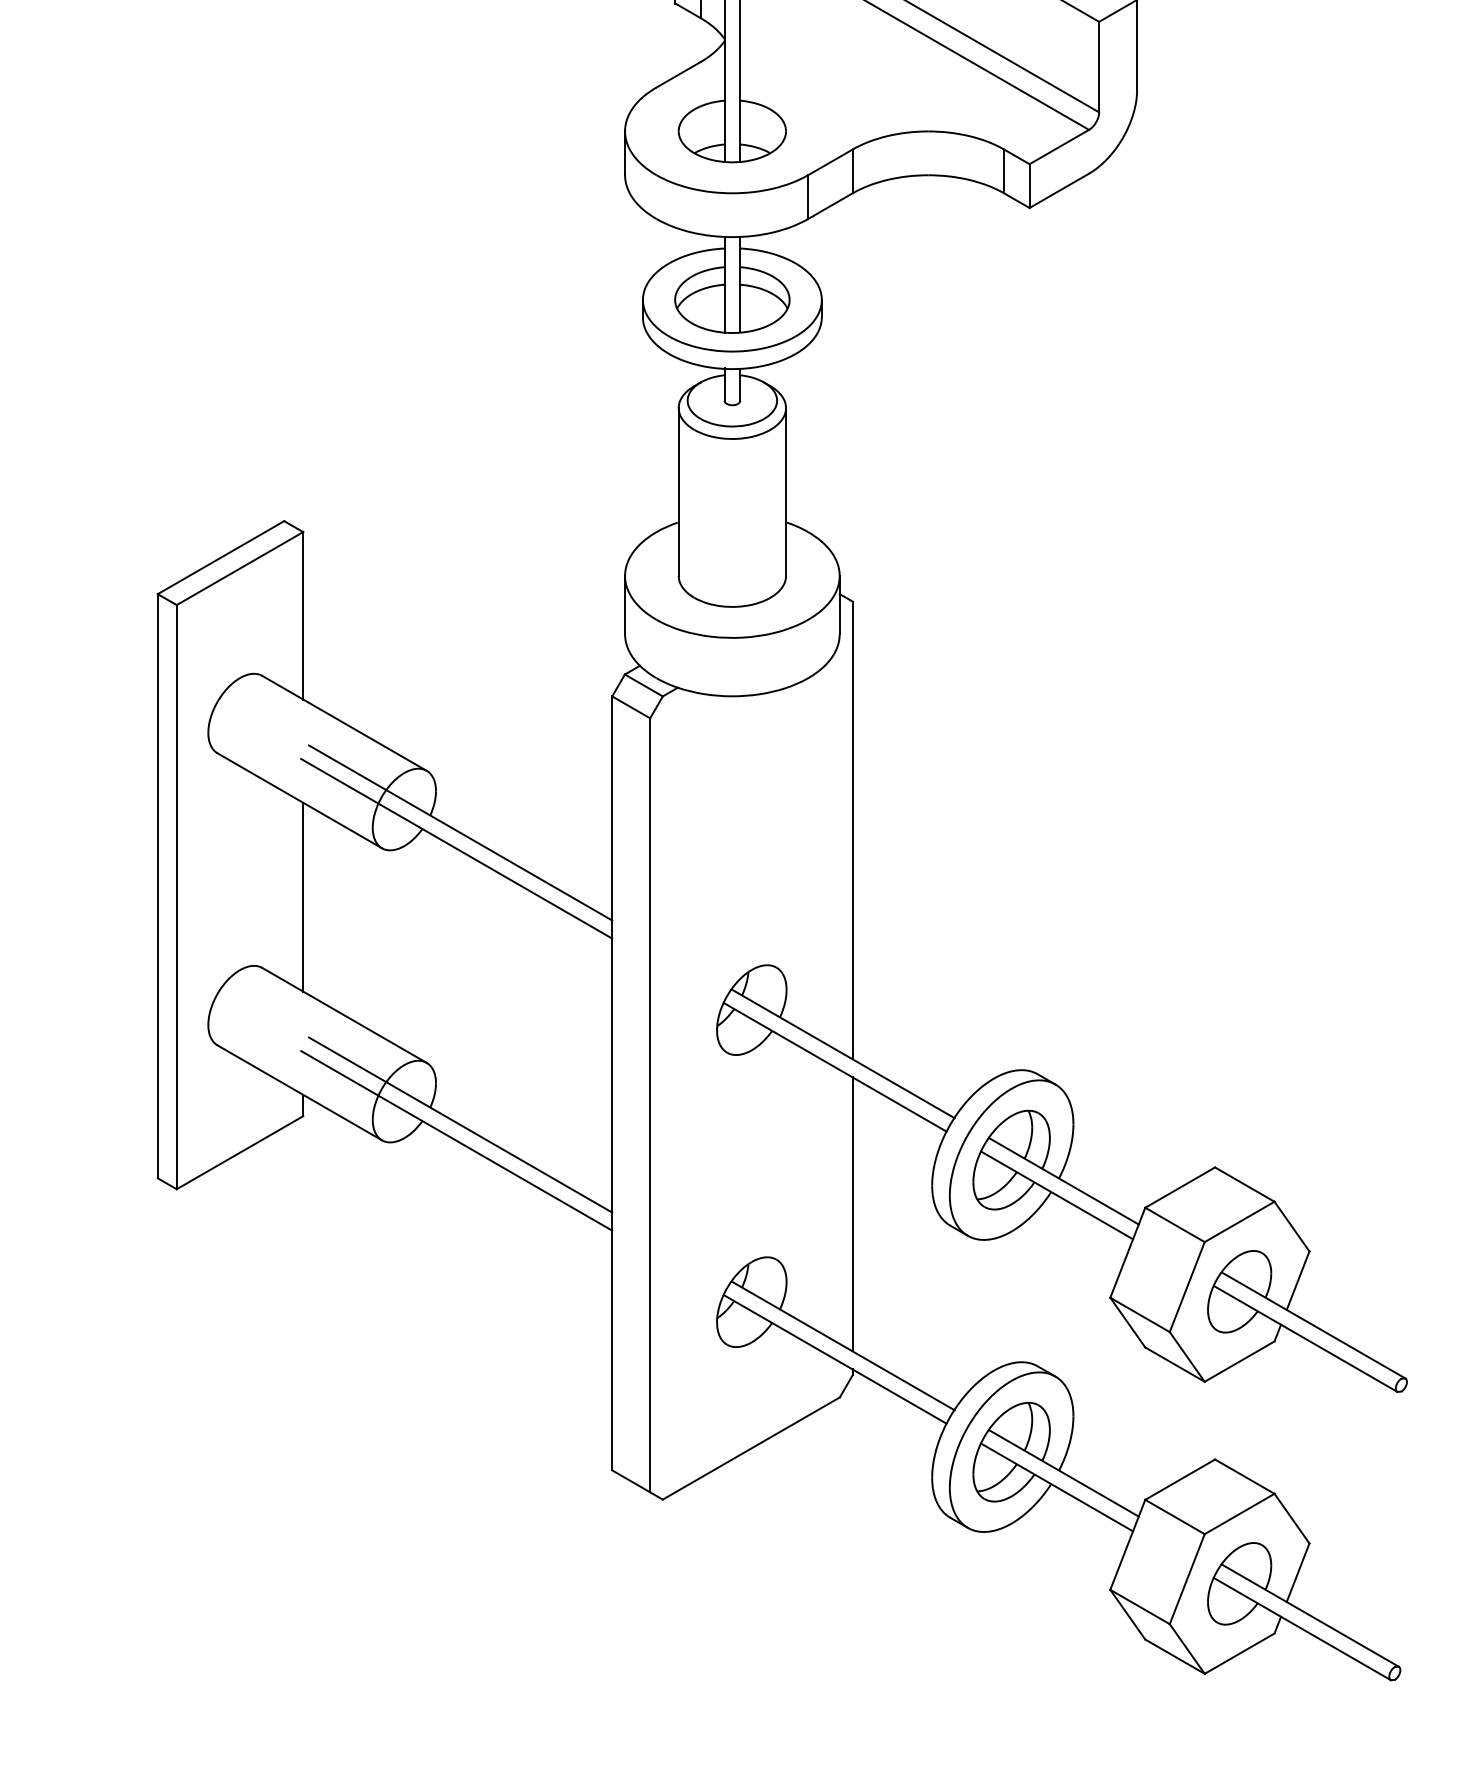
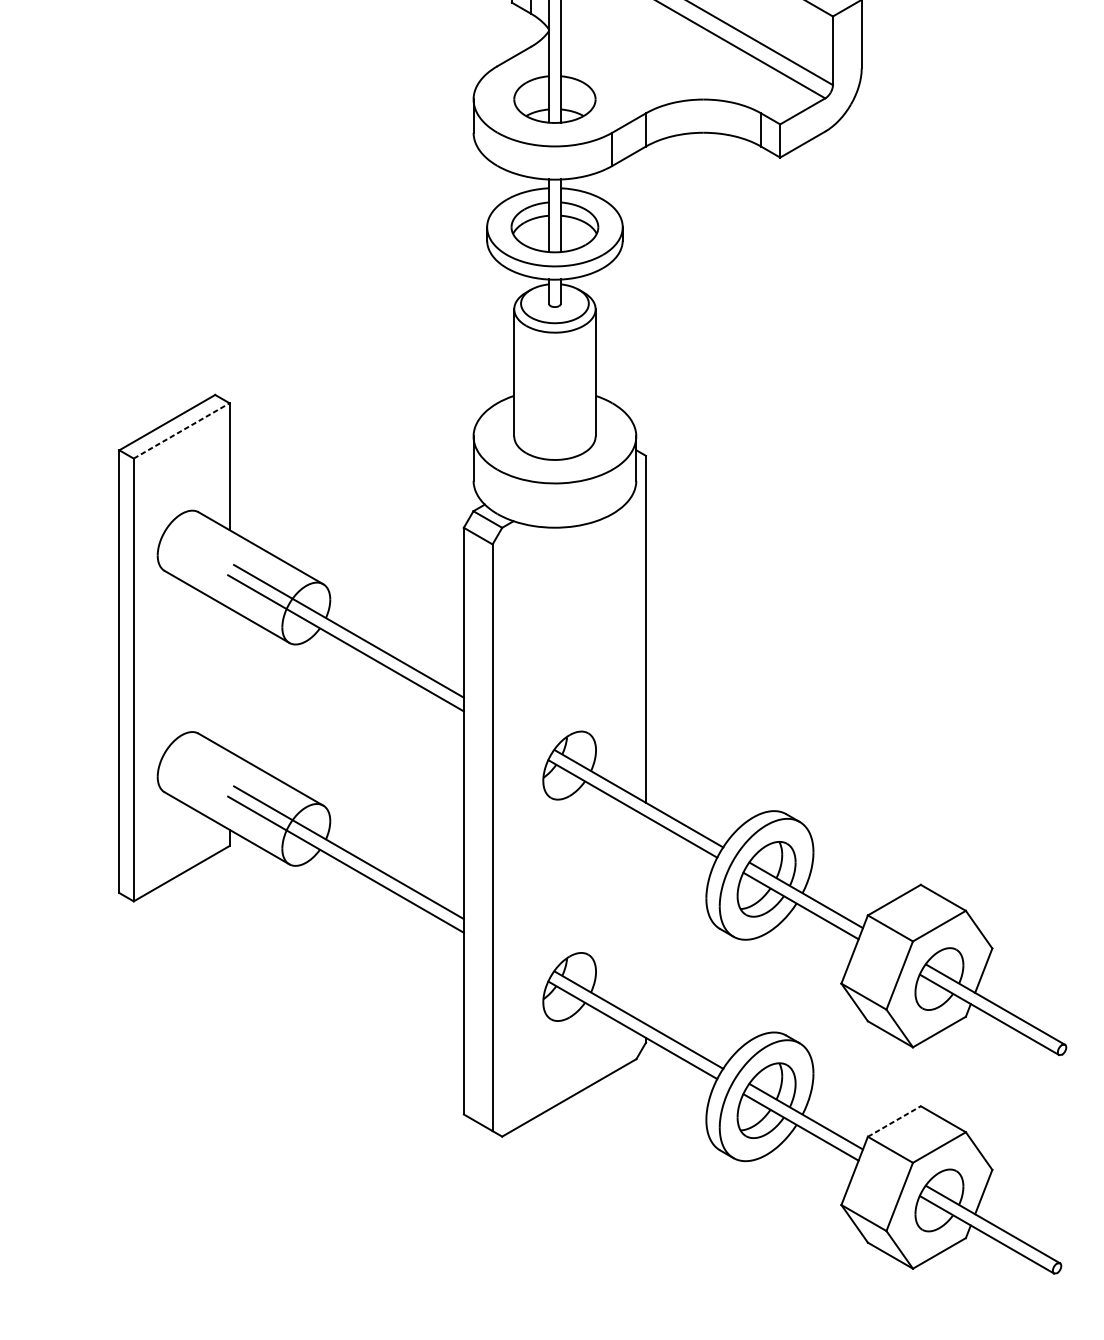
line: (240, 568) -> (182, 430), solid -> dashed
line: (303, 896) -> (229, 679), removed
line: (852, 1214) -> (645, 920), removed
line: (1180, 1479) -> (894, 1121), solid -> dashed

